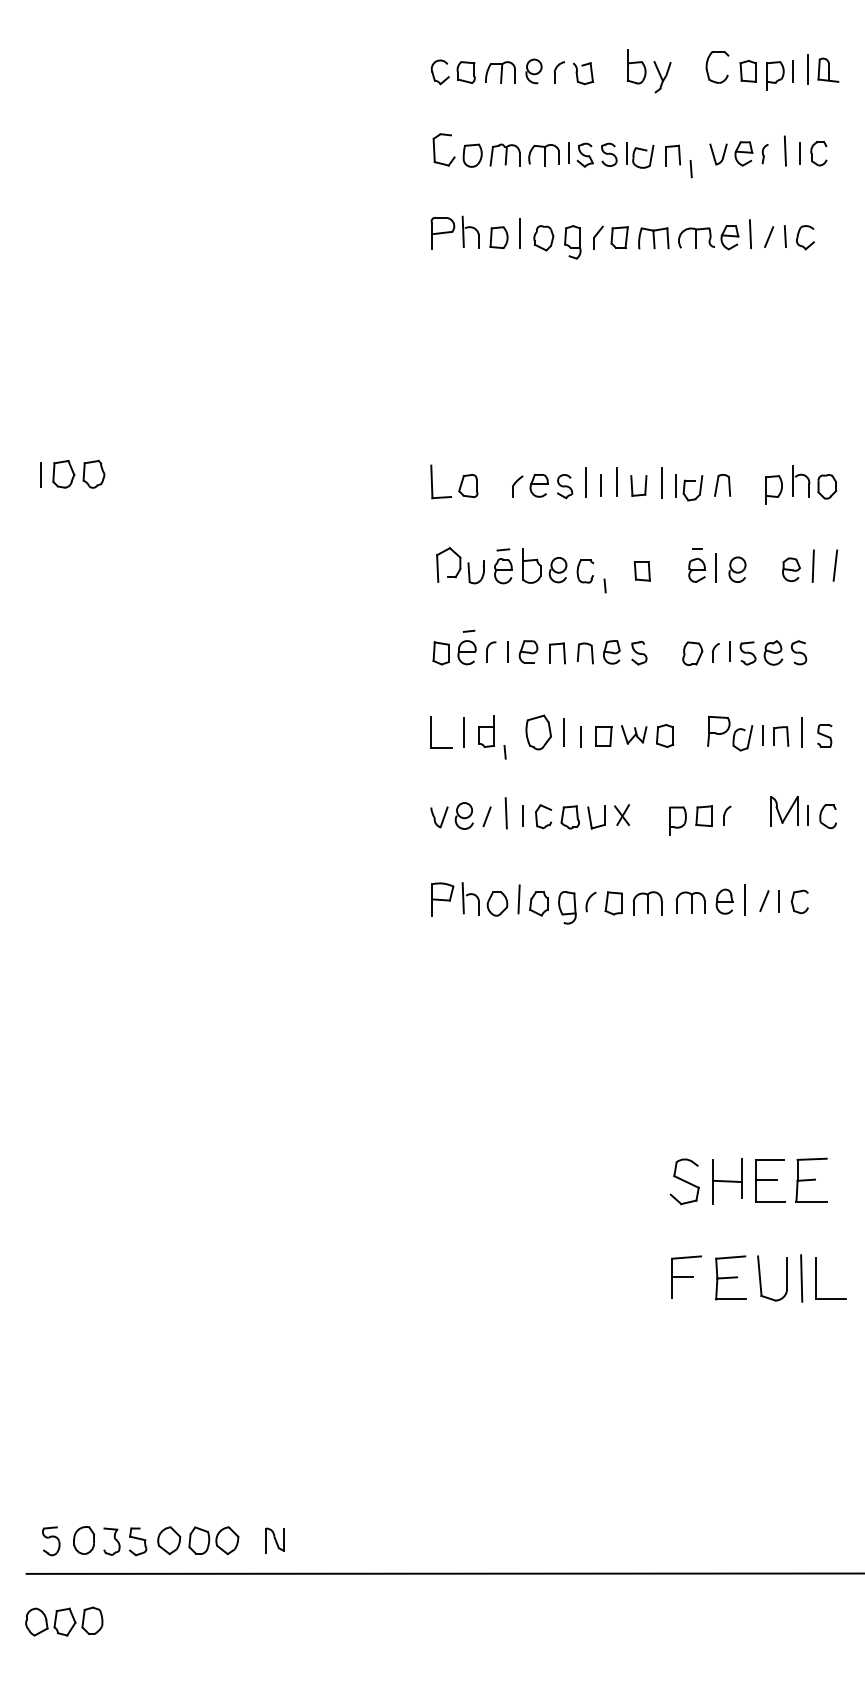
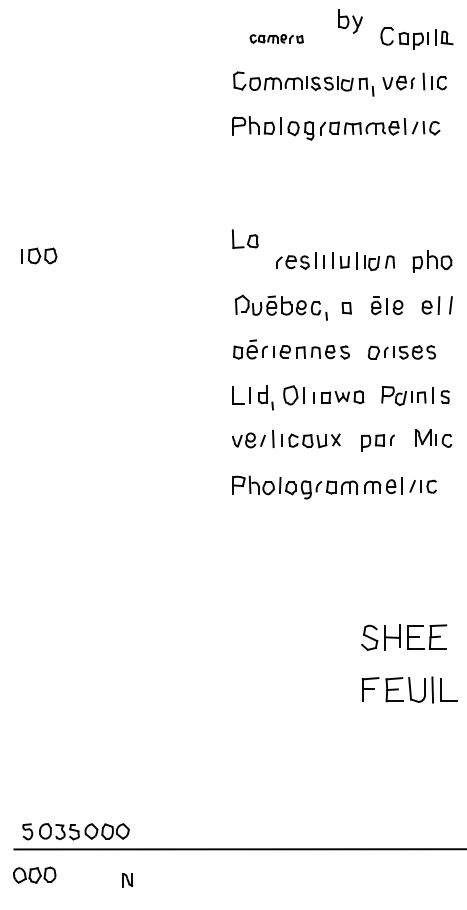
part: (512, 71) -> (276, 38), size x0.6
part: (649, 71) -> (350, 21), moved
part: (454, 480) -> (245, 238), moved
part: (274, 1540) -> (127, 880), moved

